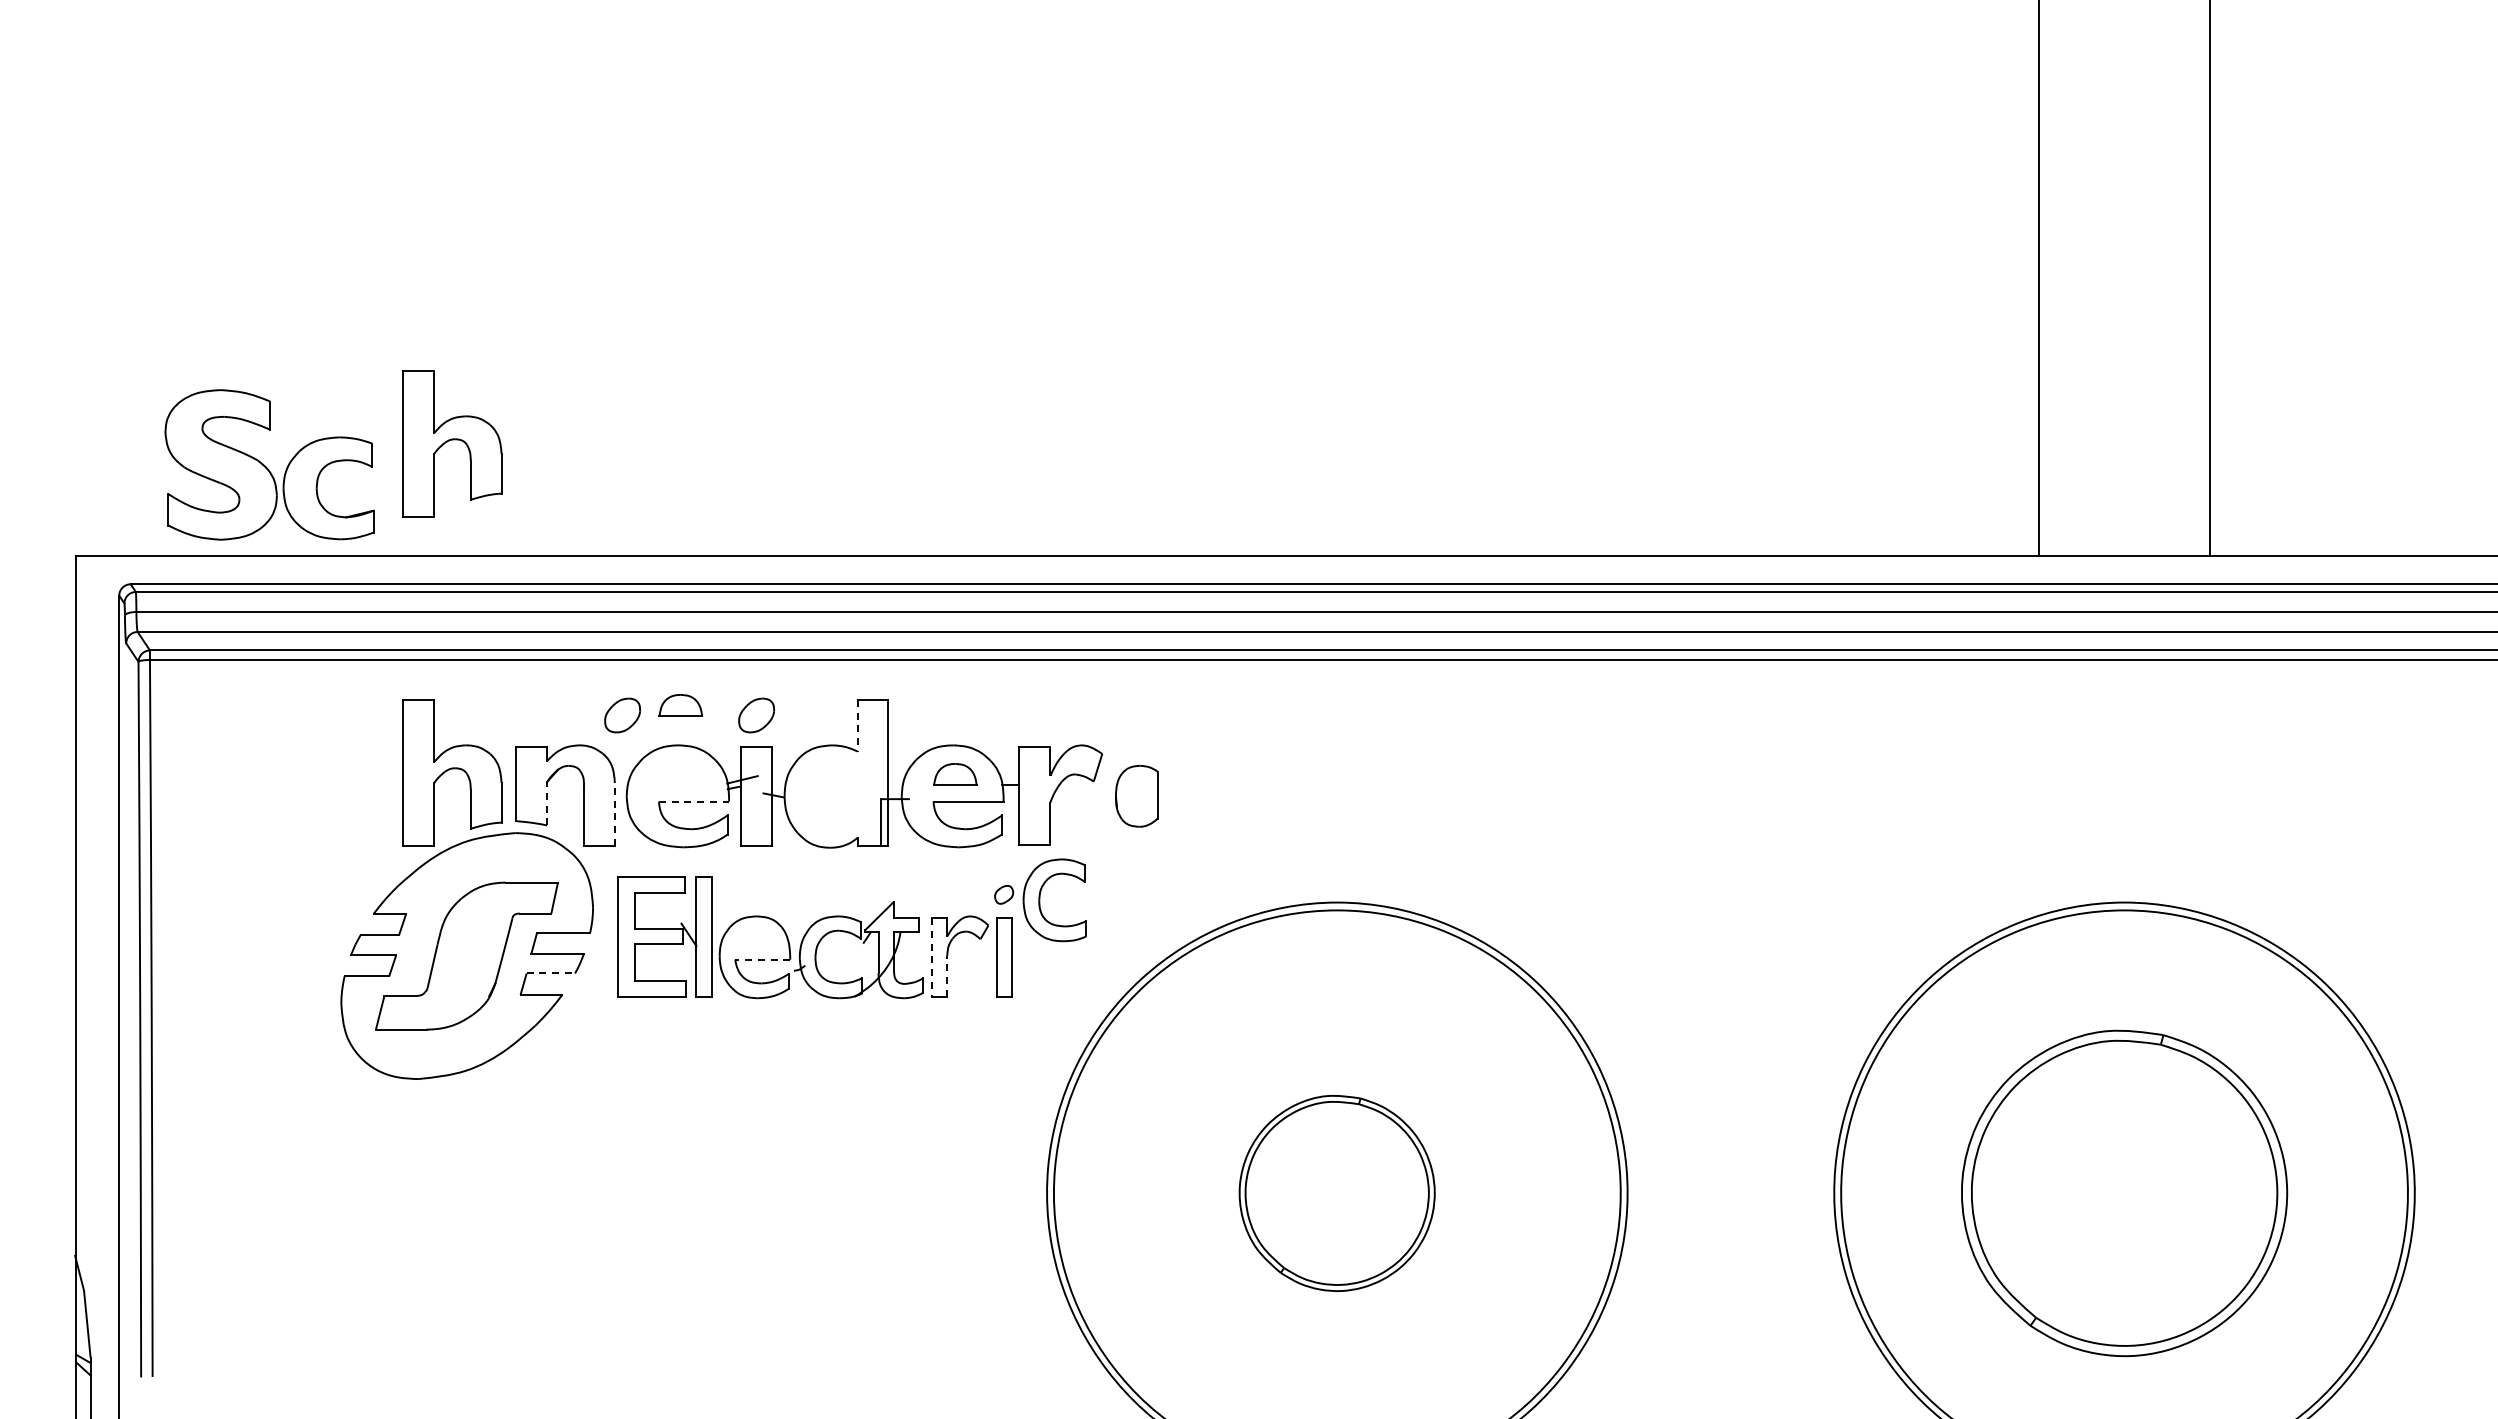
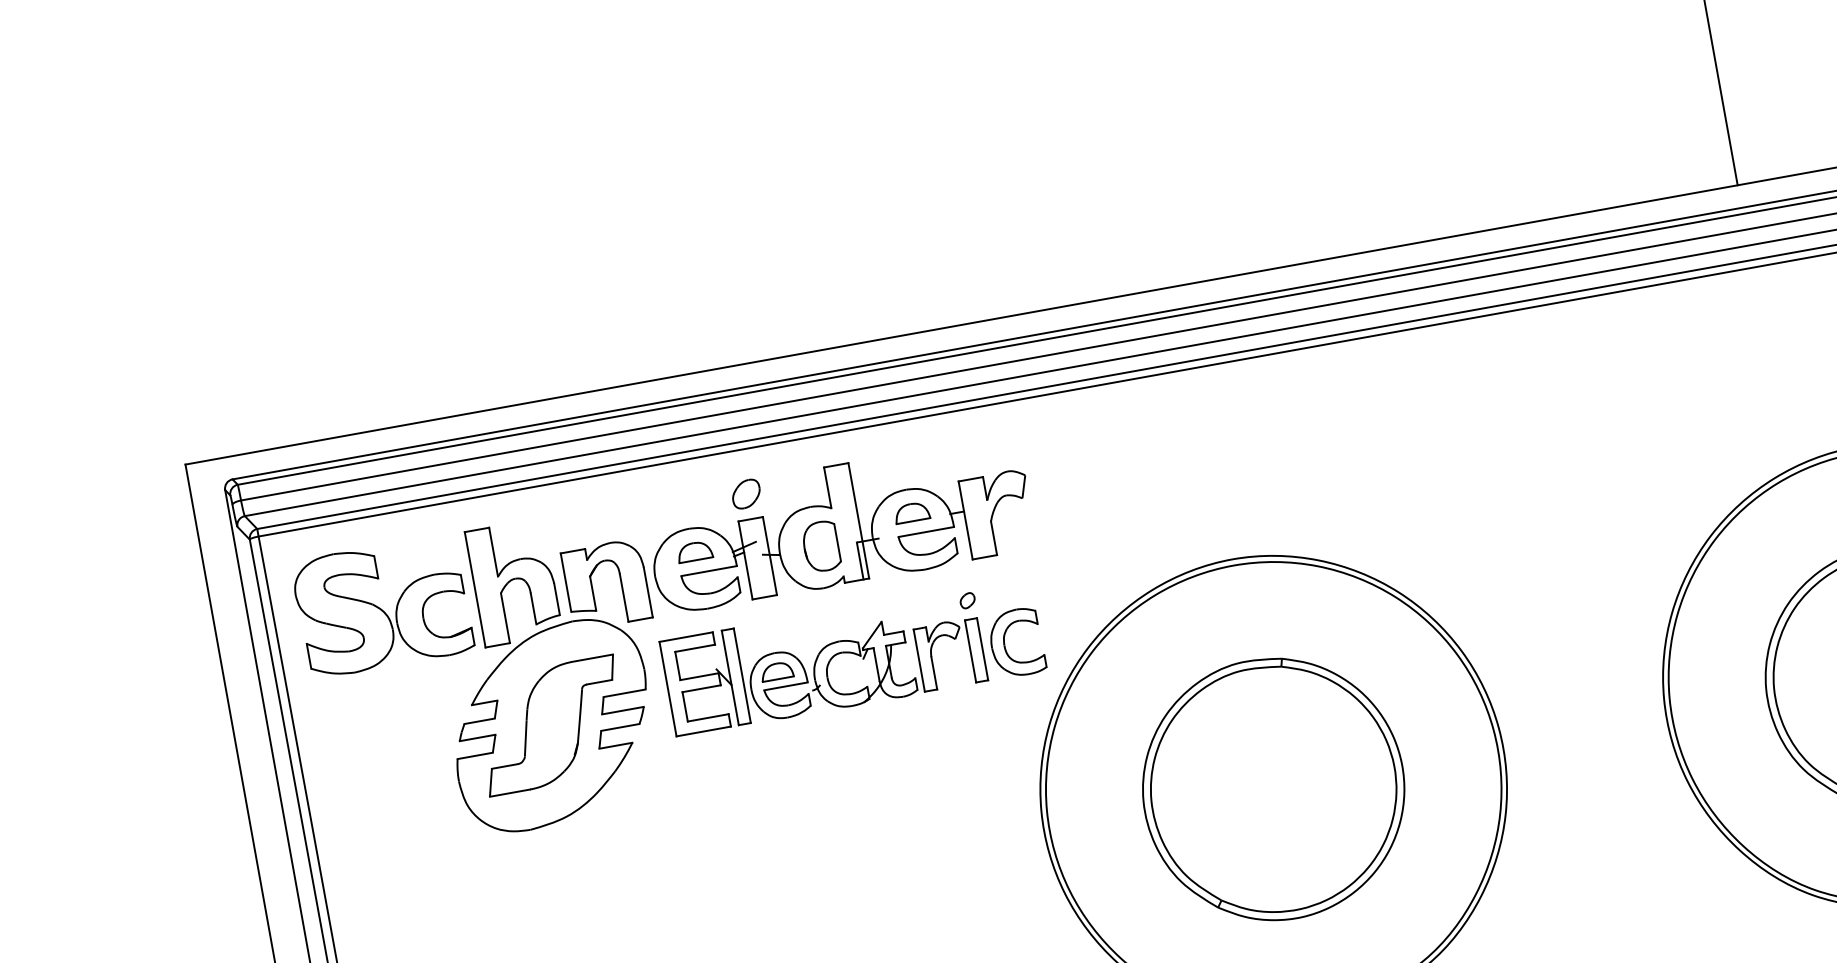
part: (452, 443) -> (467, 322), removed
part: (269, 464) -> (382, 606), moved
part: (680, 705) -> (694, 551), moved
part: (622, 715) -> (640, 513), removed
line: (857, 725) -> (827, 487), dashed -> solid
part: (1136, 796) -> (821, 546), moved
line: (694, 801) -> (709, 570), dashed -> solid
line: (547, 803) -> (593, 593), dashed -> solid
line: (614, 813) -> (647, 591), dashed -> solid
part: (1040, 900) -> (1005, 645), moved
part: (754, 938) -> (776, 670), added
line: (931, 958) -> (919, 661), dashed -> solid
line: (762, 959) -> (785, 686), dashed -> solid
line: (551, 973) -> (620, 727), dashed -> solid
line: (947, 975) -> (934, 672), dashed -> solid
part: (1336, 1193) -> (1273, 789), size x1.67

